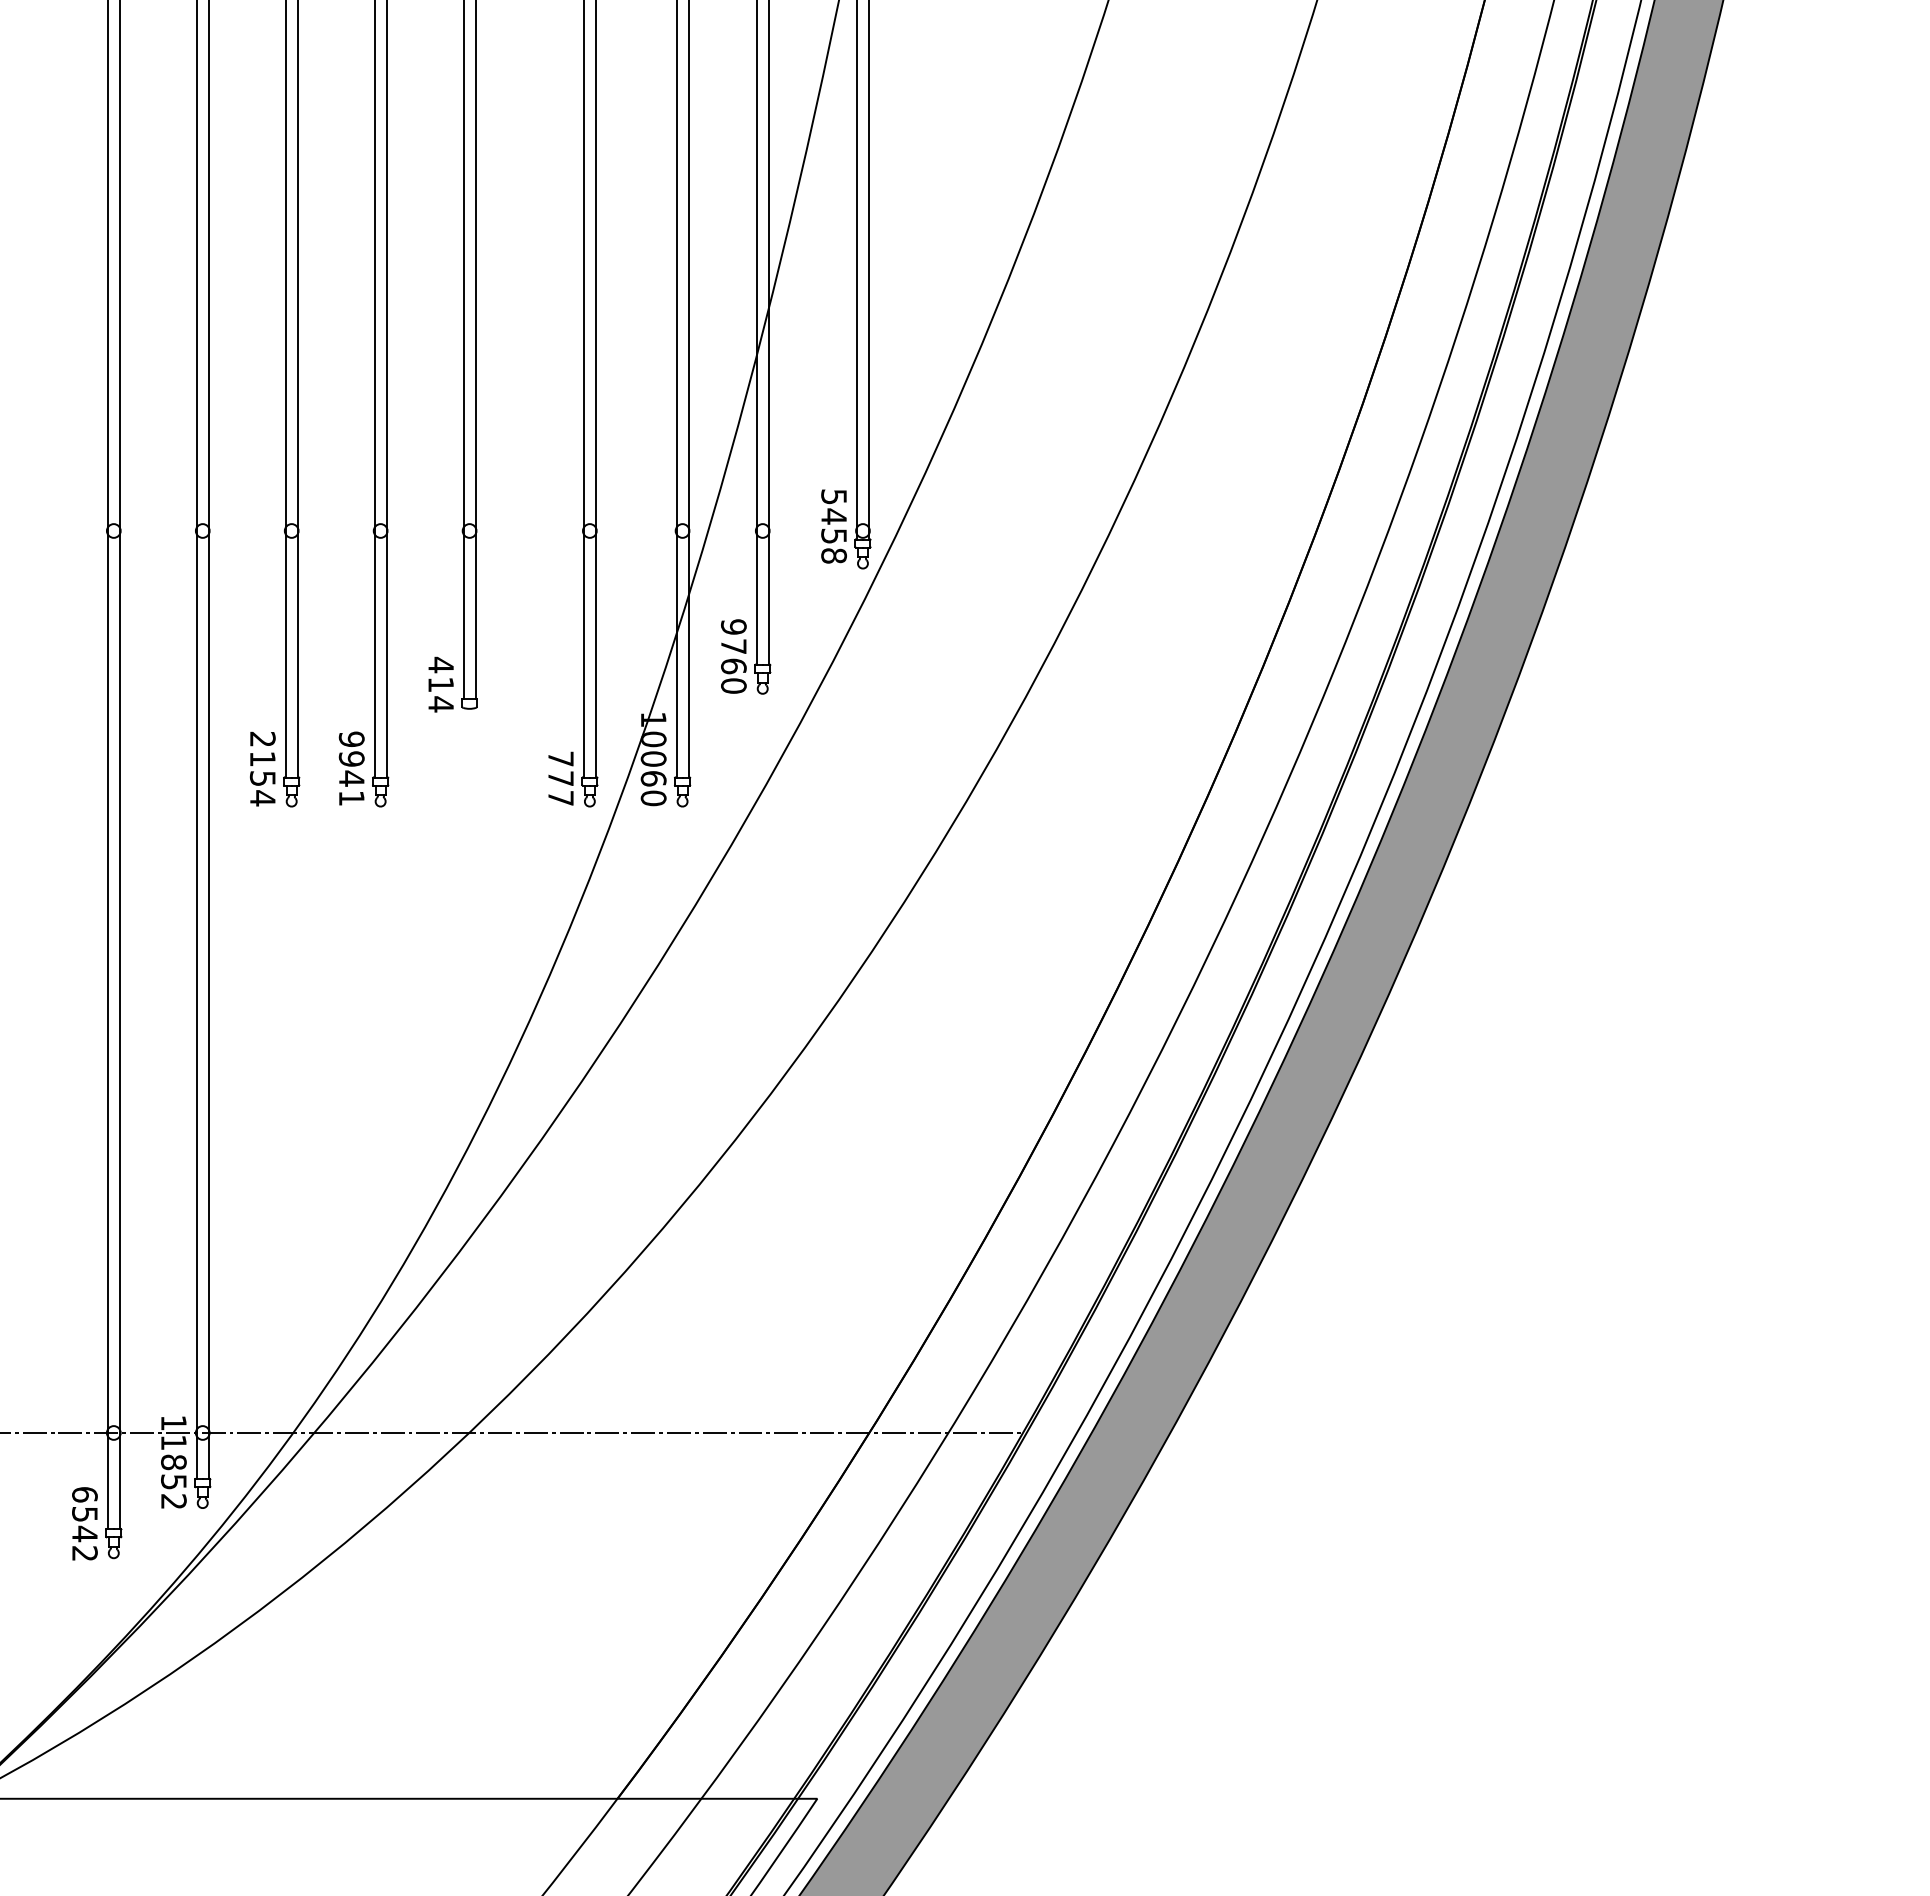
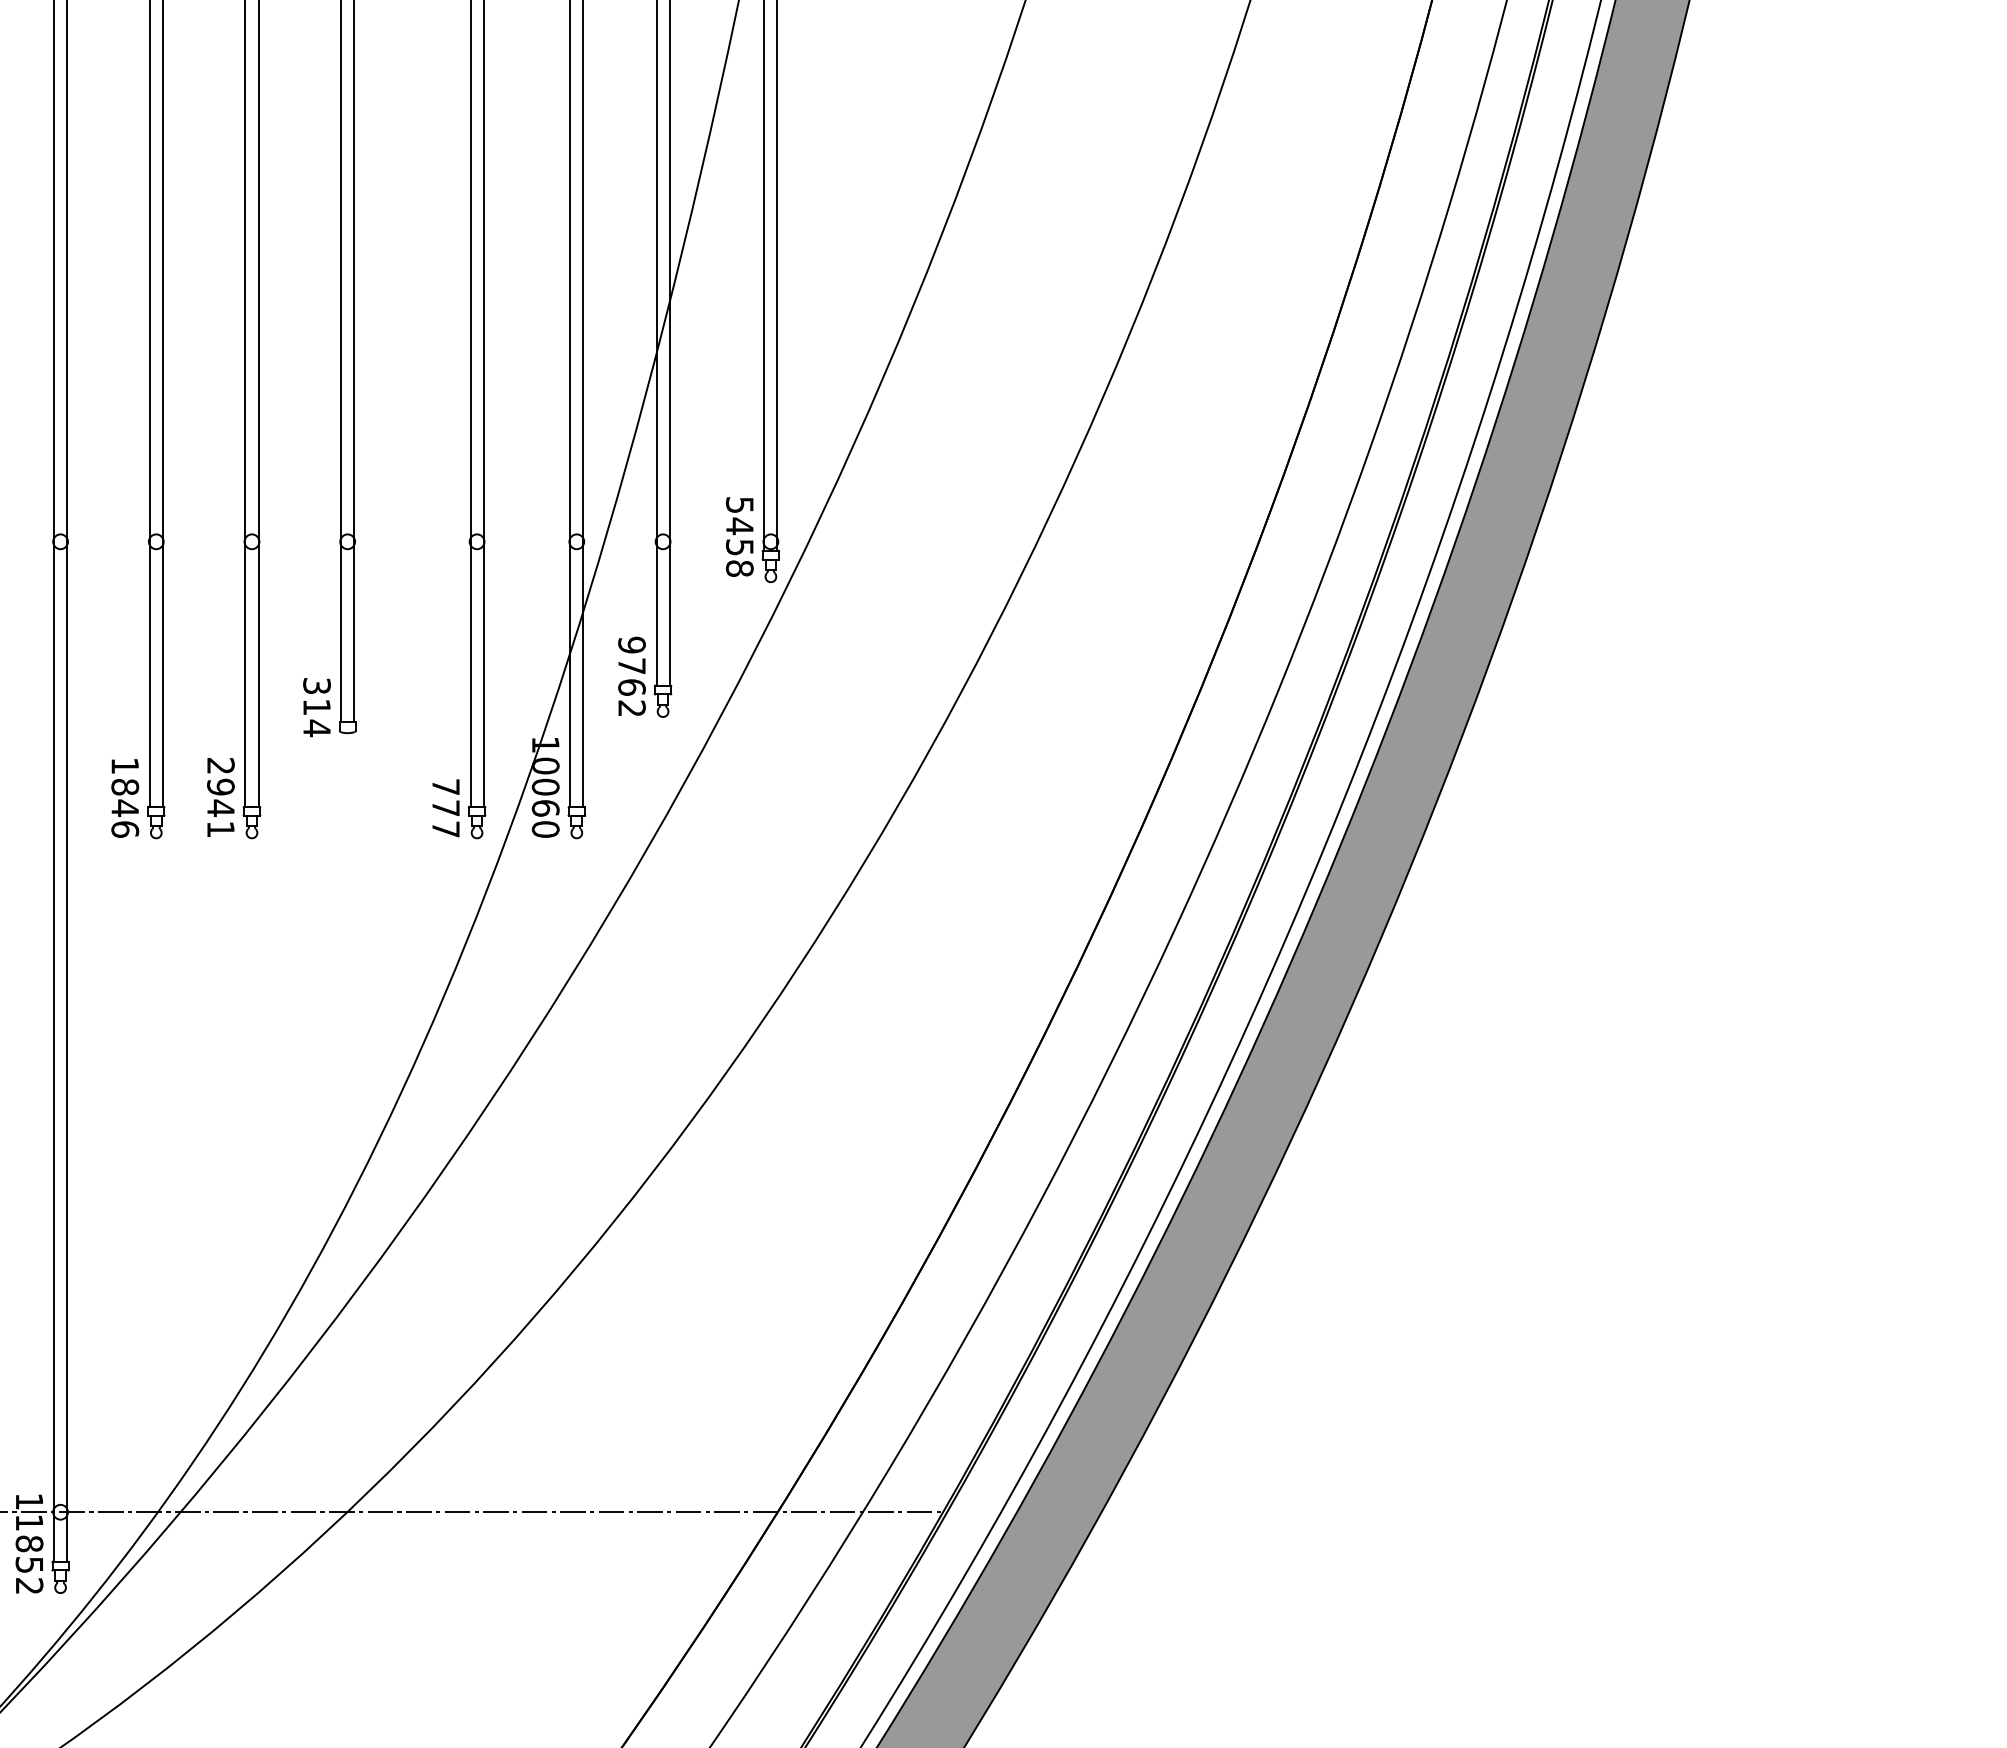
text: (441, 664) -> (317, 685), 414 -> 314
text: (733, 685) -> (631, 708), 9760 -> 9762
text: (351, 738) -> (220, 765), 9941 -> 2941
text: (262, 768) -> (124, 797), 2154 -> 1846

